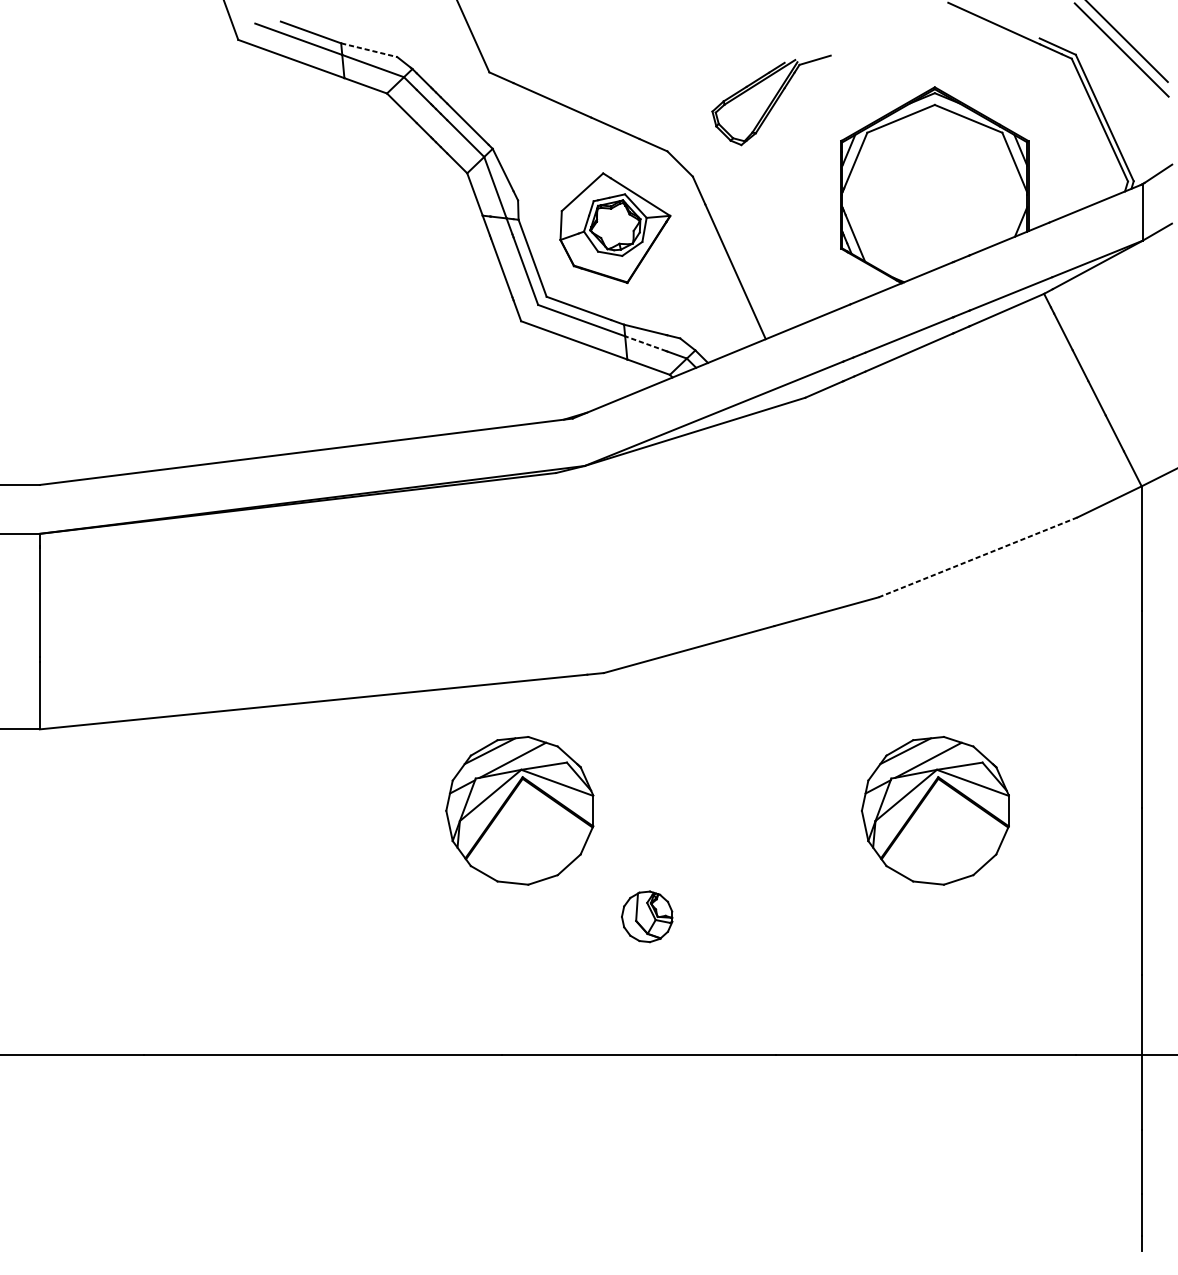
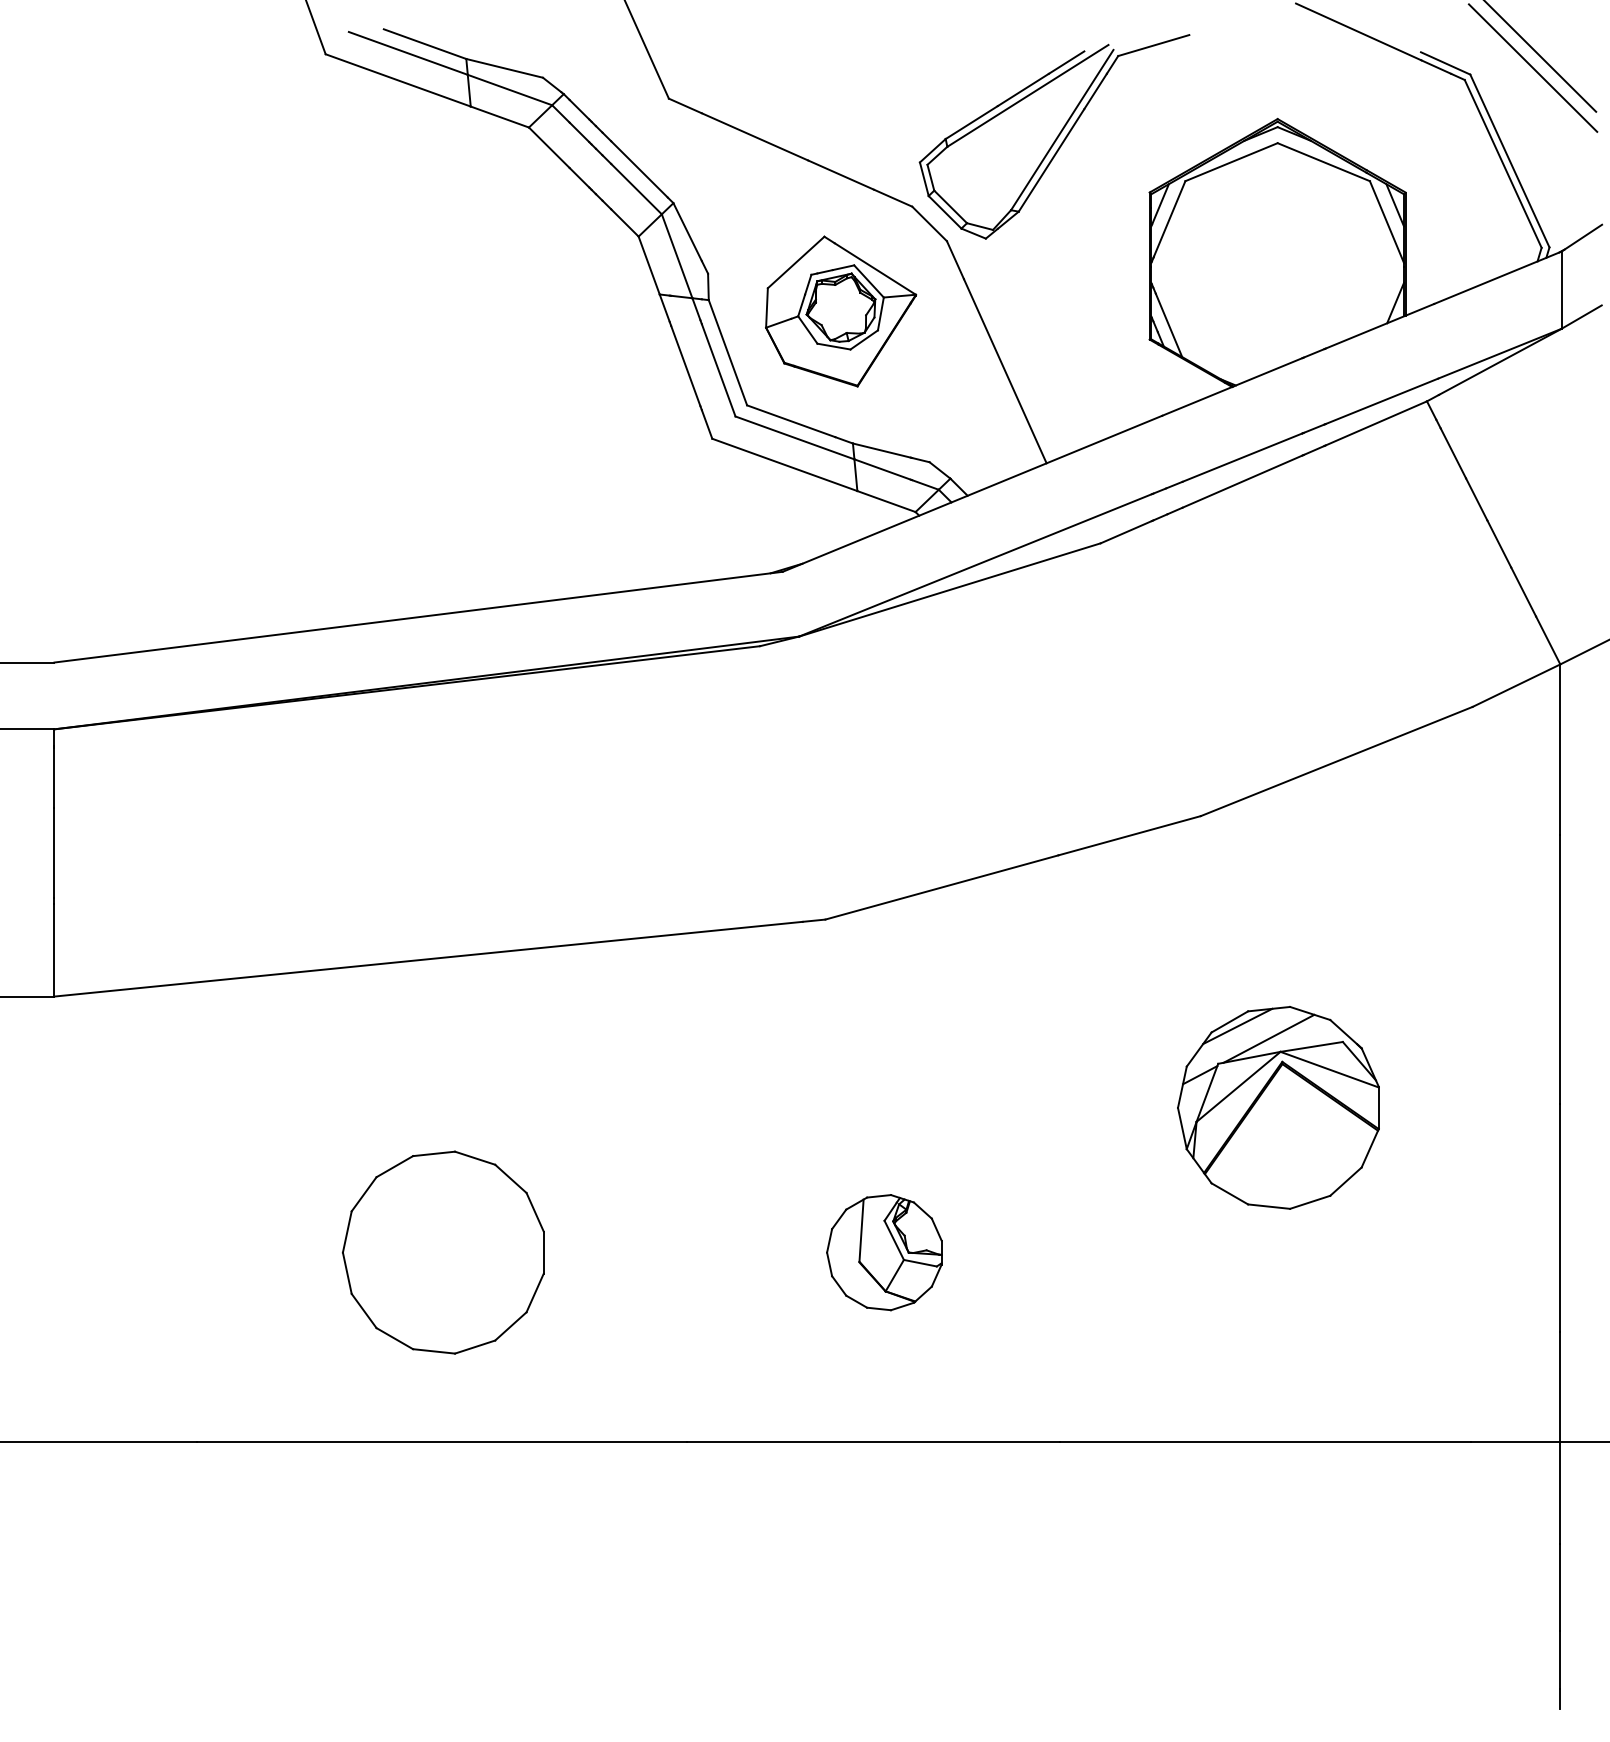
line: (369, 50) -> (505, 68), dashed -> solid
part: (771, 100) -> (1054, 136), size x1.67
line: (645, 343) -> (882, 469), dashed -> solid
line: (977, 557) -> (1336, 761), dashed -> solid
part: (519, 810) -> (710, 1107), removed
part: (324, 916) -> (443, 1252), added
part: (647, 916) -> (884, 1252), size x1.67

